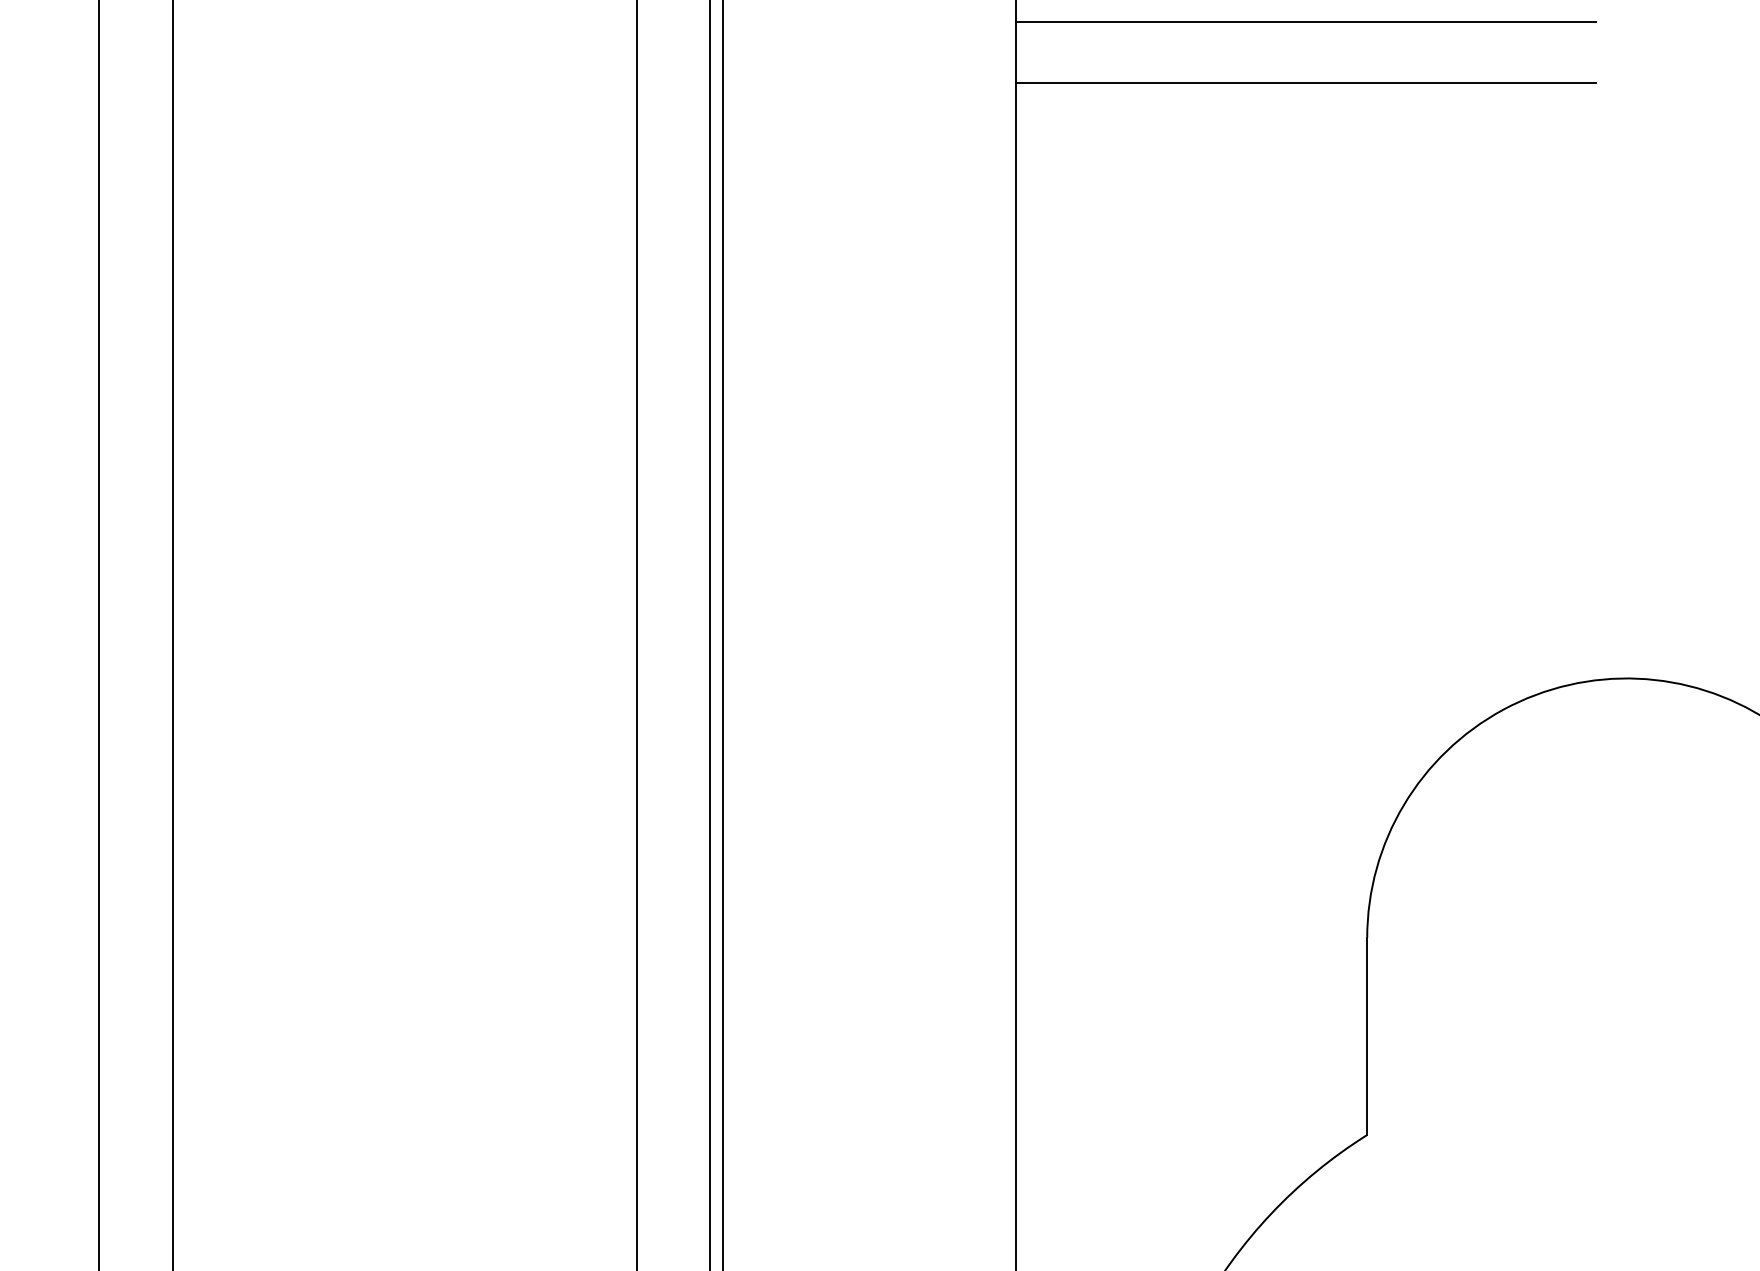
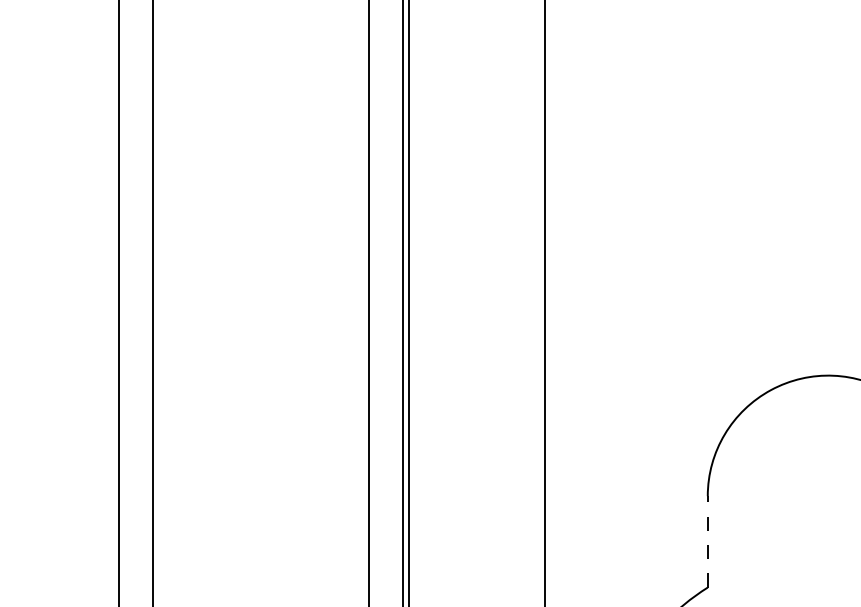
line: (1306, 21) -> (679, 70), removed
line: (1306, 83) -> (679, 99), removed
line: (1366, 1035) -> (707, 541), solid -> dashed

